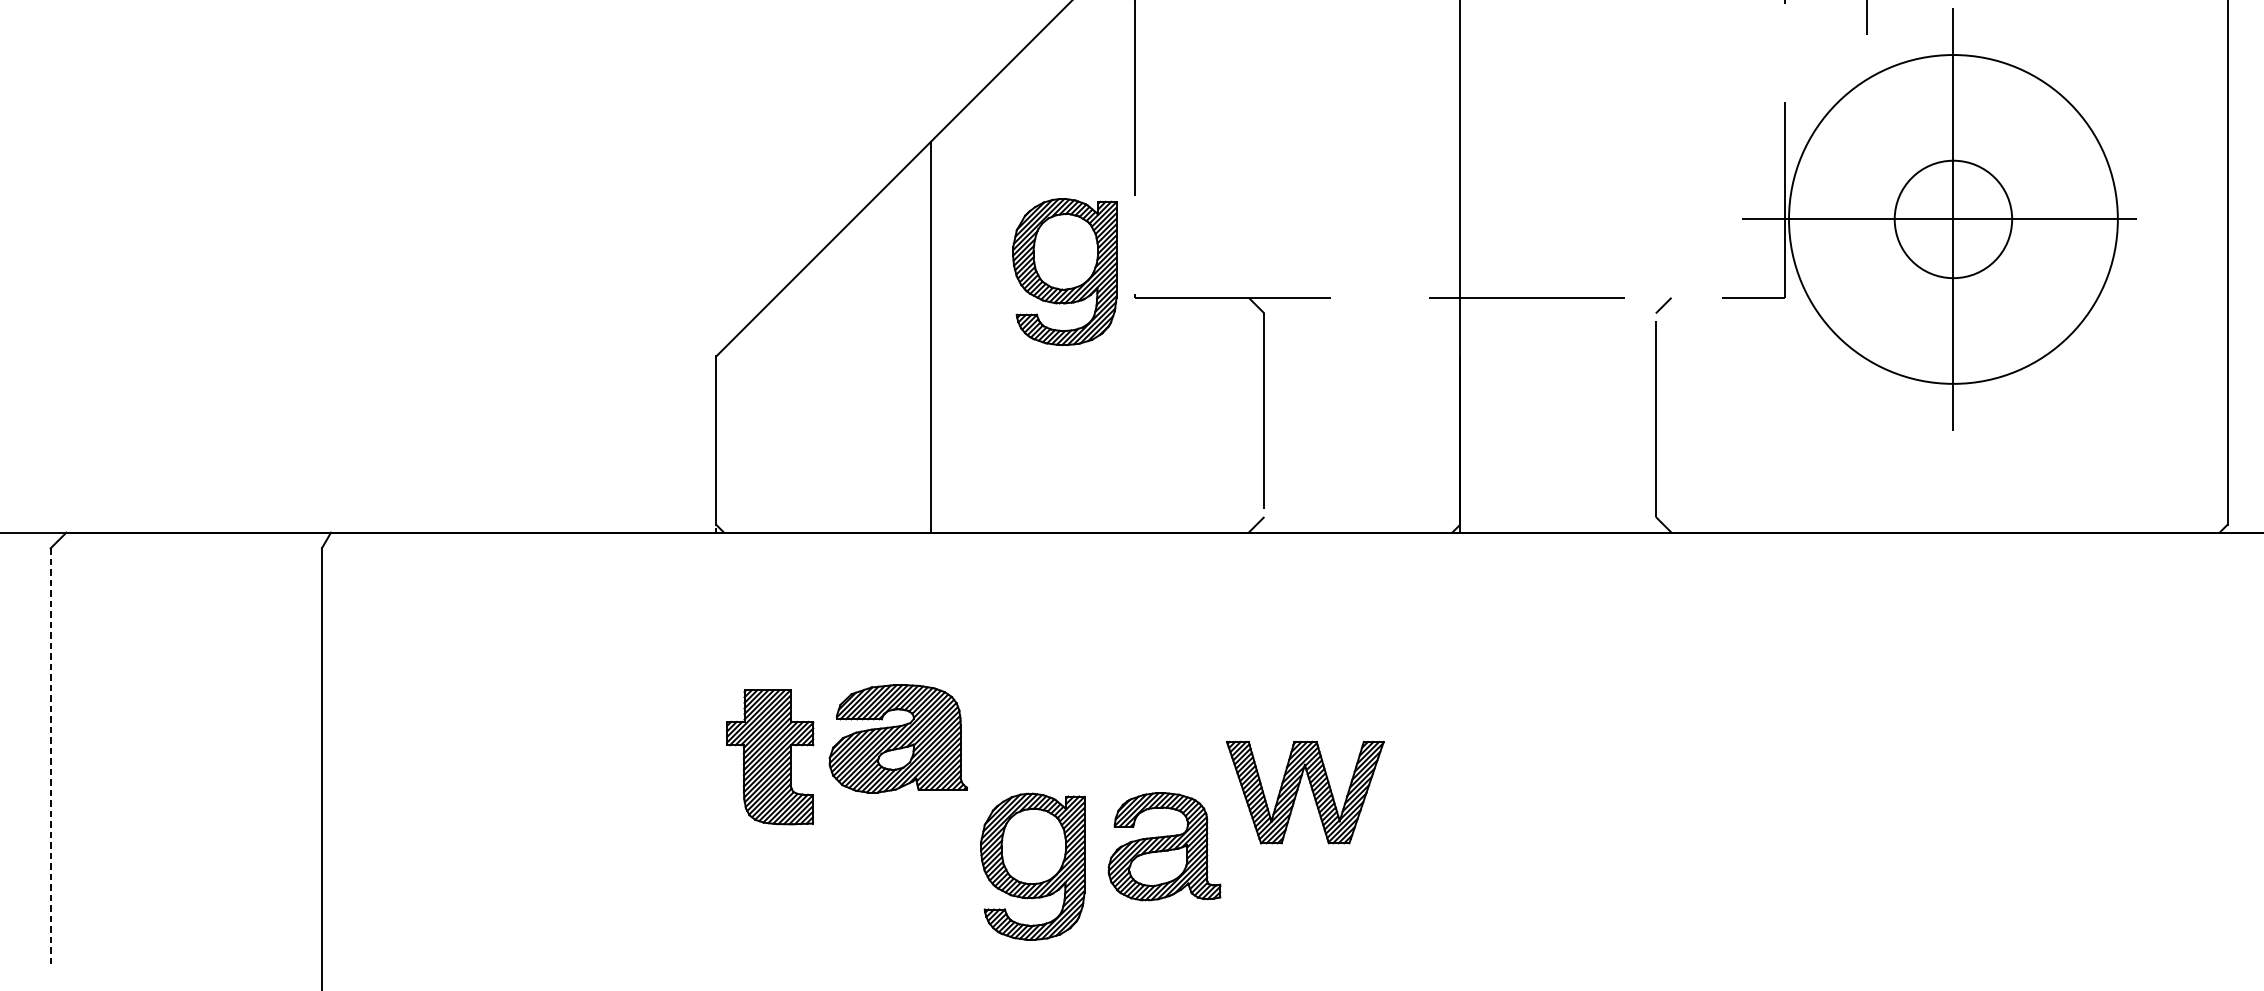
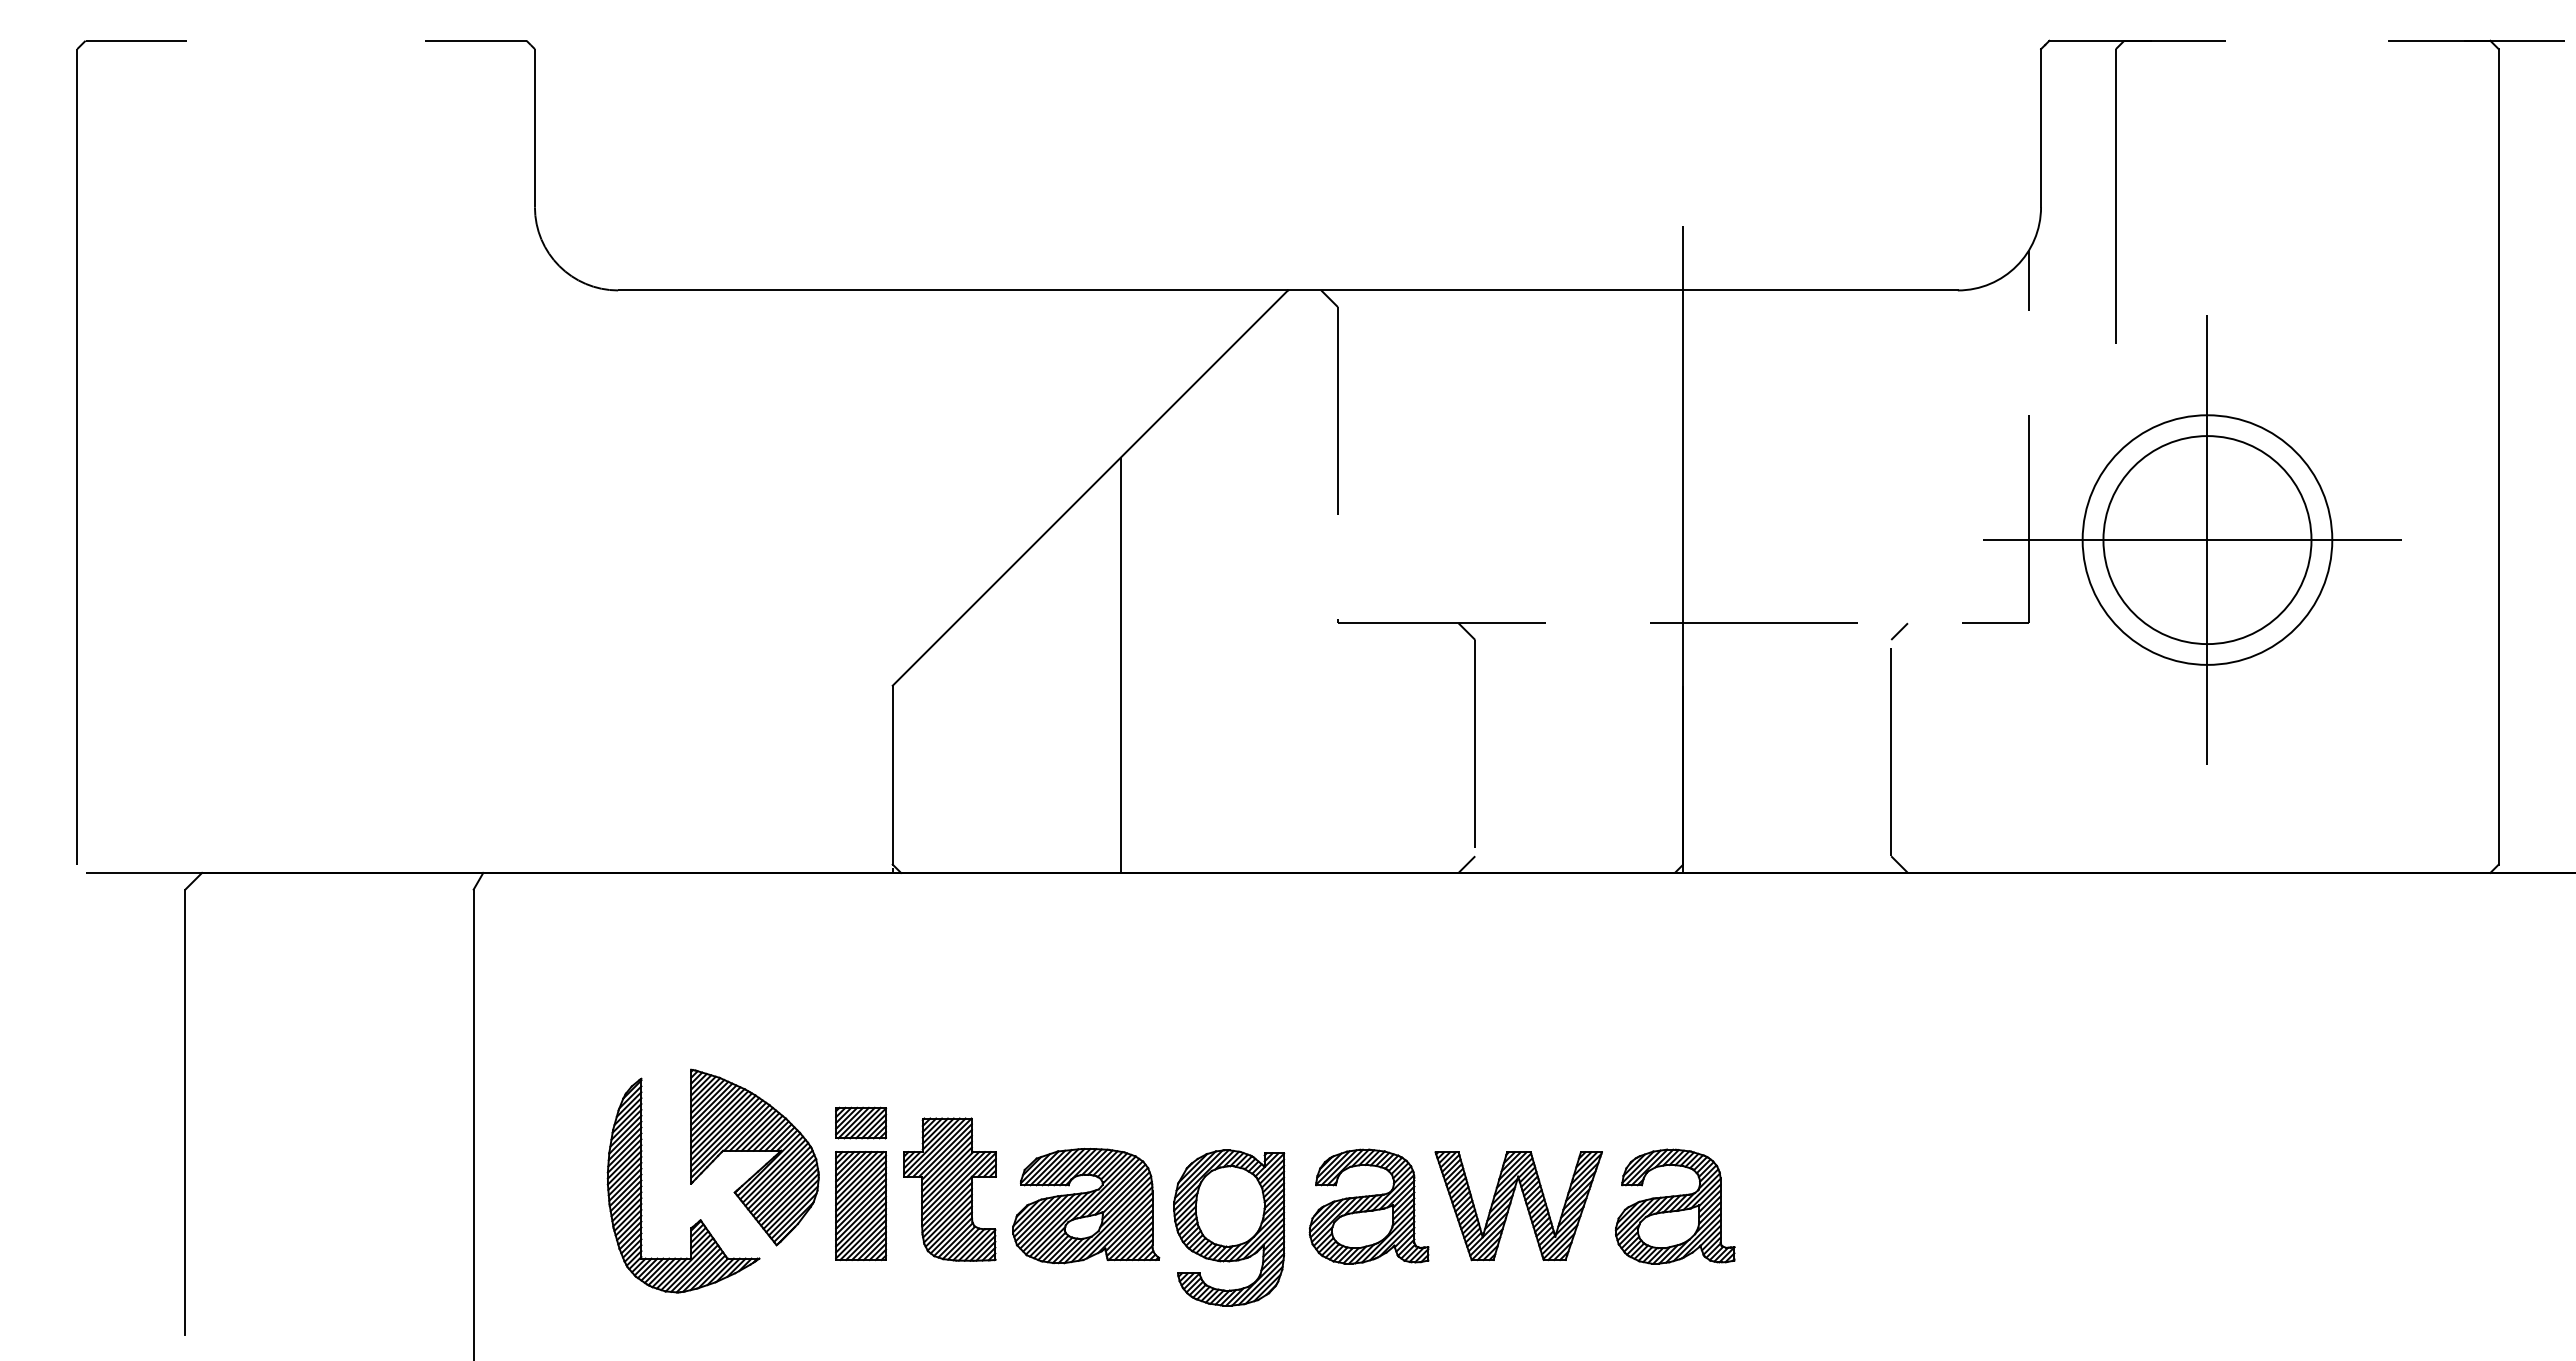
circle: (1953, 218) -> (2207, 539), size x0.71
circle: (1953, 219) -> (2207, 540), size x1.67
part: (1065, 271) -> (1263, 595), removed
part: (898, 739) -> (1086, 1206), moved
part: (769, 757) -> (949, 1189), moved
line: (50, 758) -> (185, 1112), dashed -> solid
part: (1298, 791) -> (1511, 1204), moved
part: (539, 813) -> (704, 1171), added
part: (686, 824) -> (861, 1183), added
part: (1451, 846) -> (1674, 1206), added

